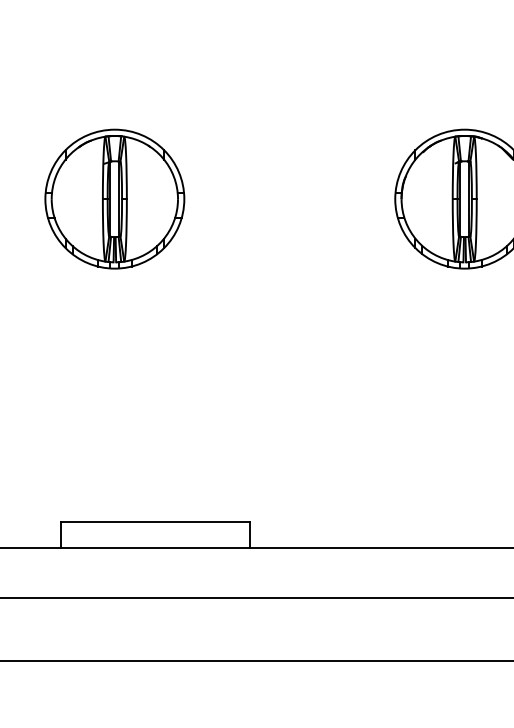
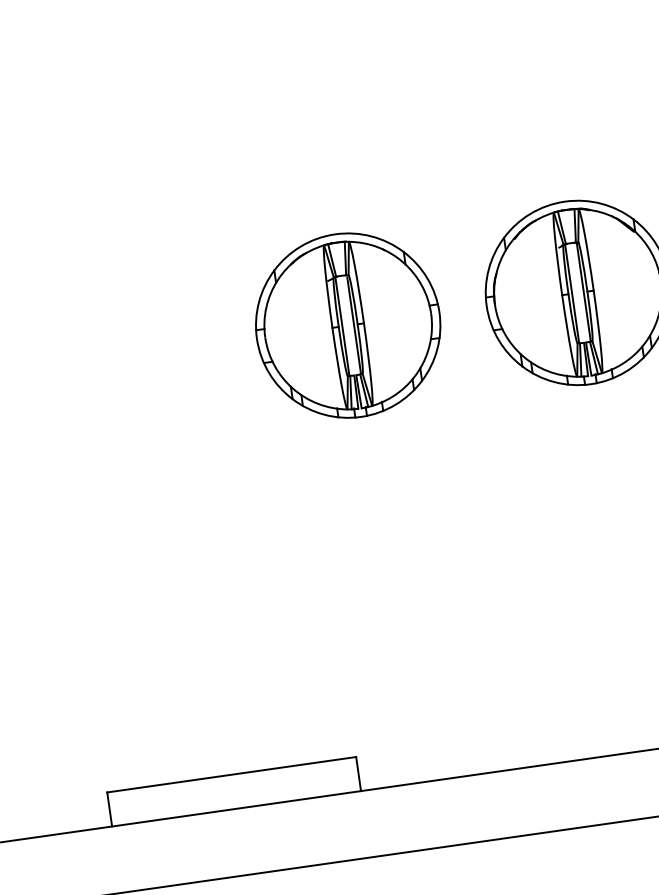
part: (114, 198) -> (347, 324), moved

